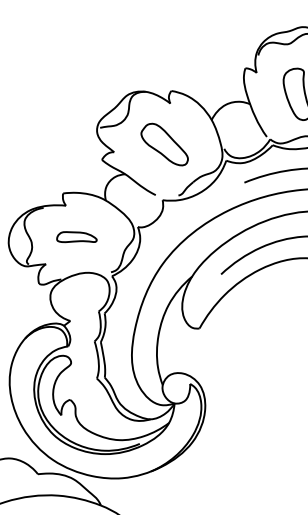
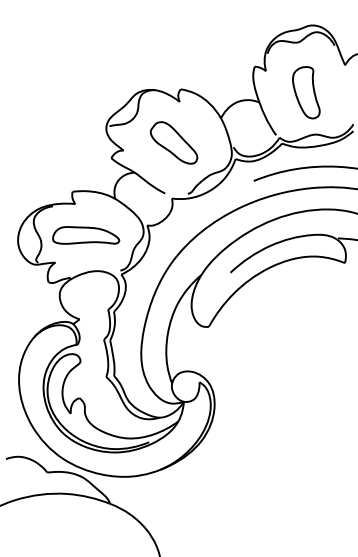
part: (77, 237) -> (86, 235), size x1.67

